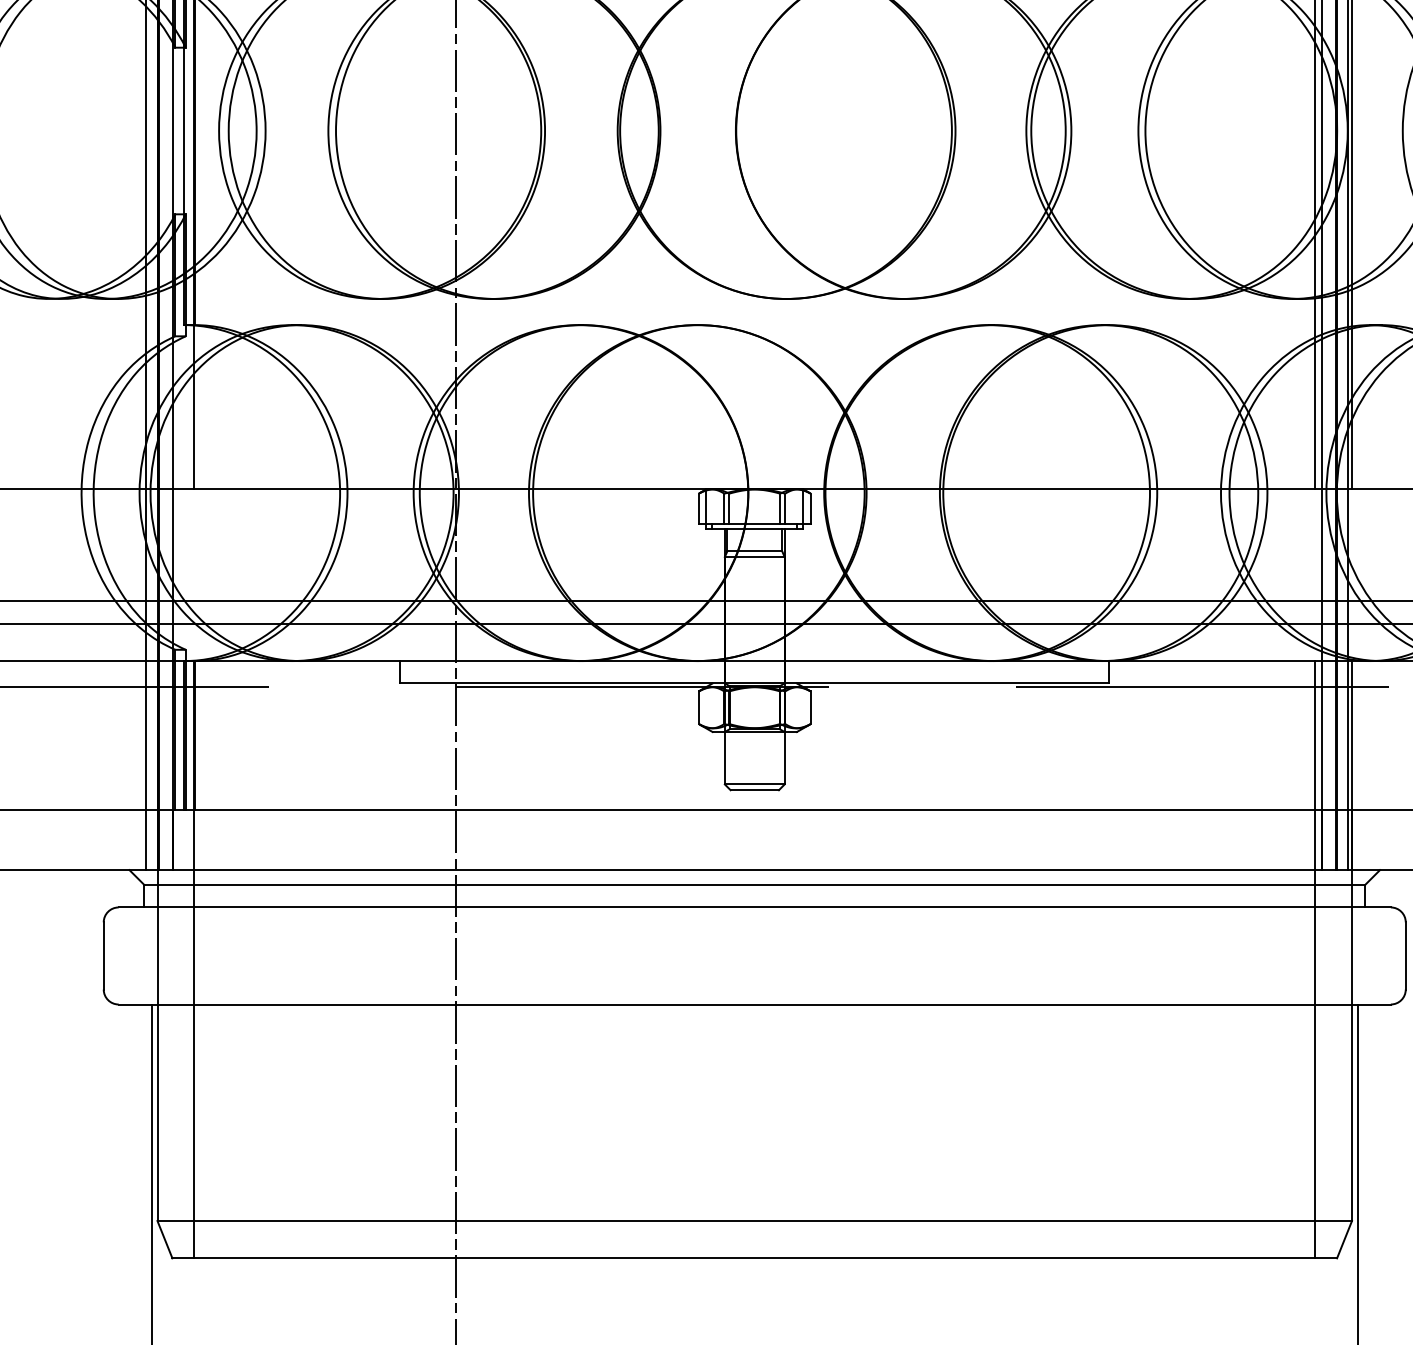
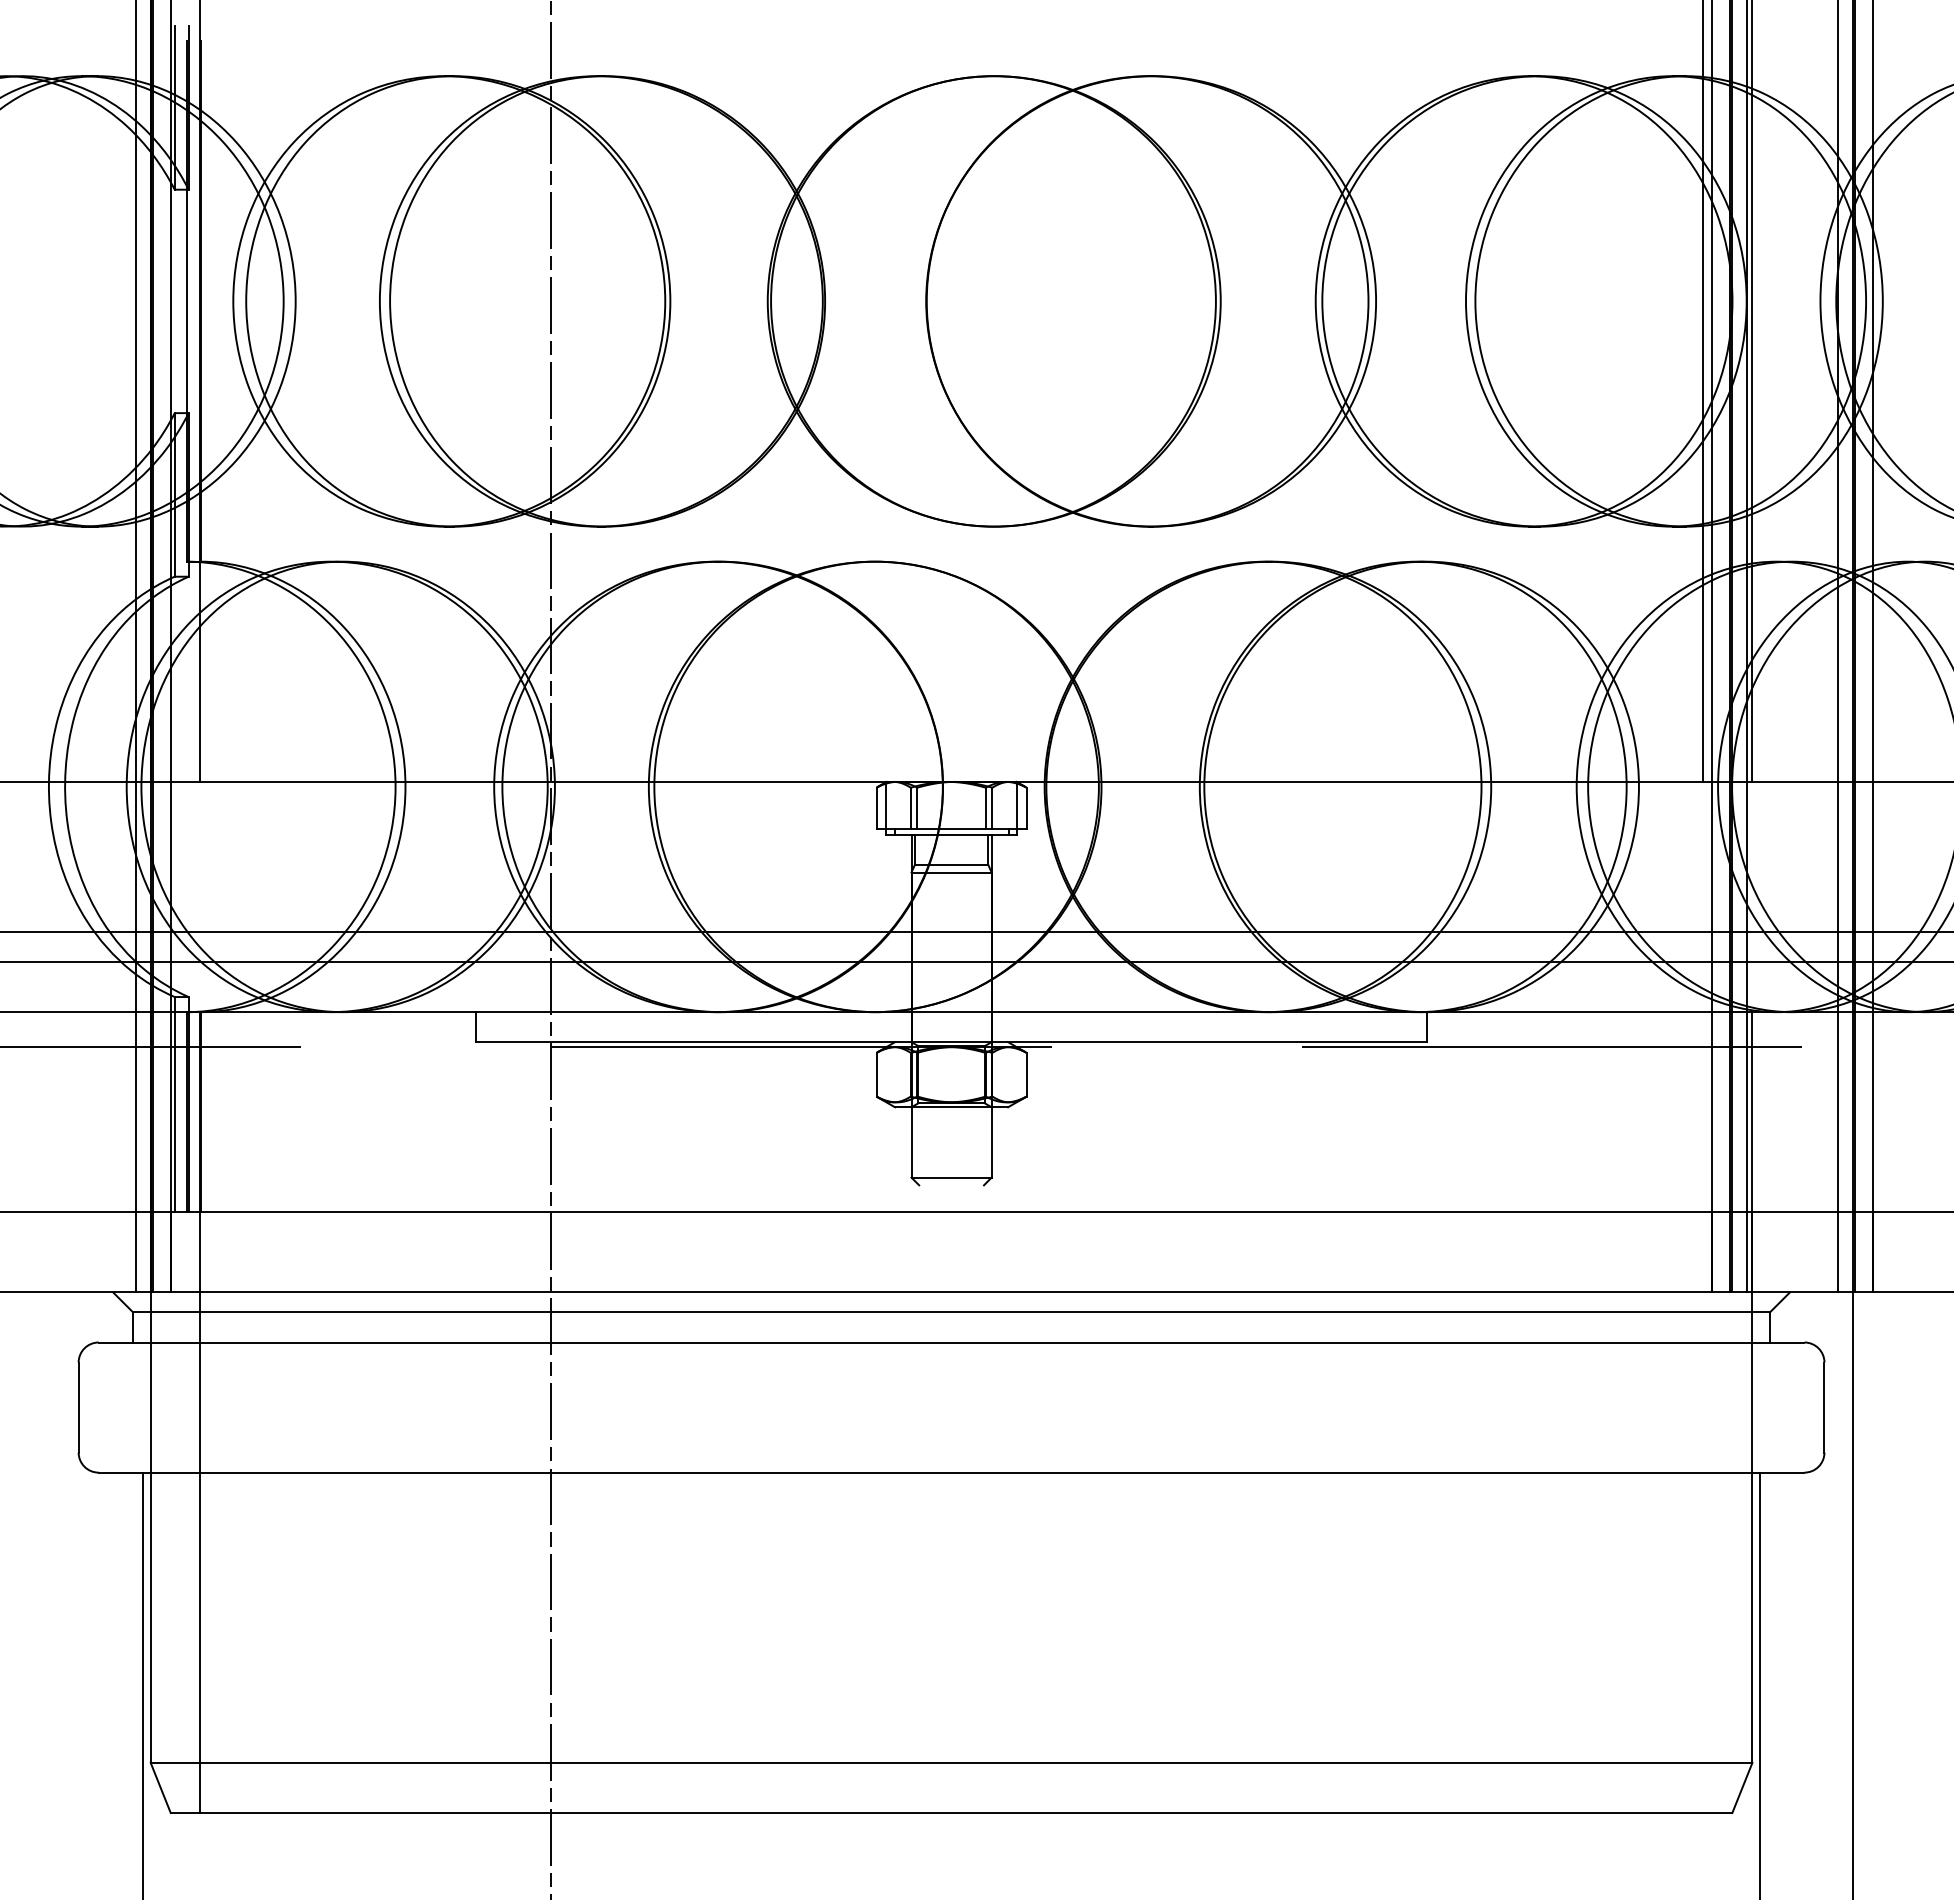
line: (754, 790) -> (951, 1185), removed
line: (1315, 959) -> (1703, 1412), removed

